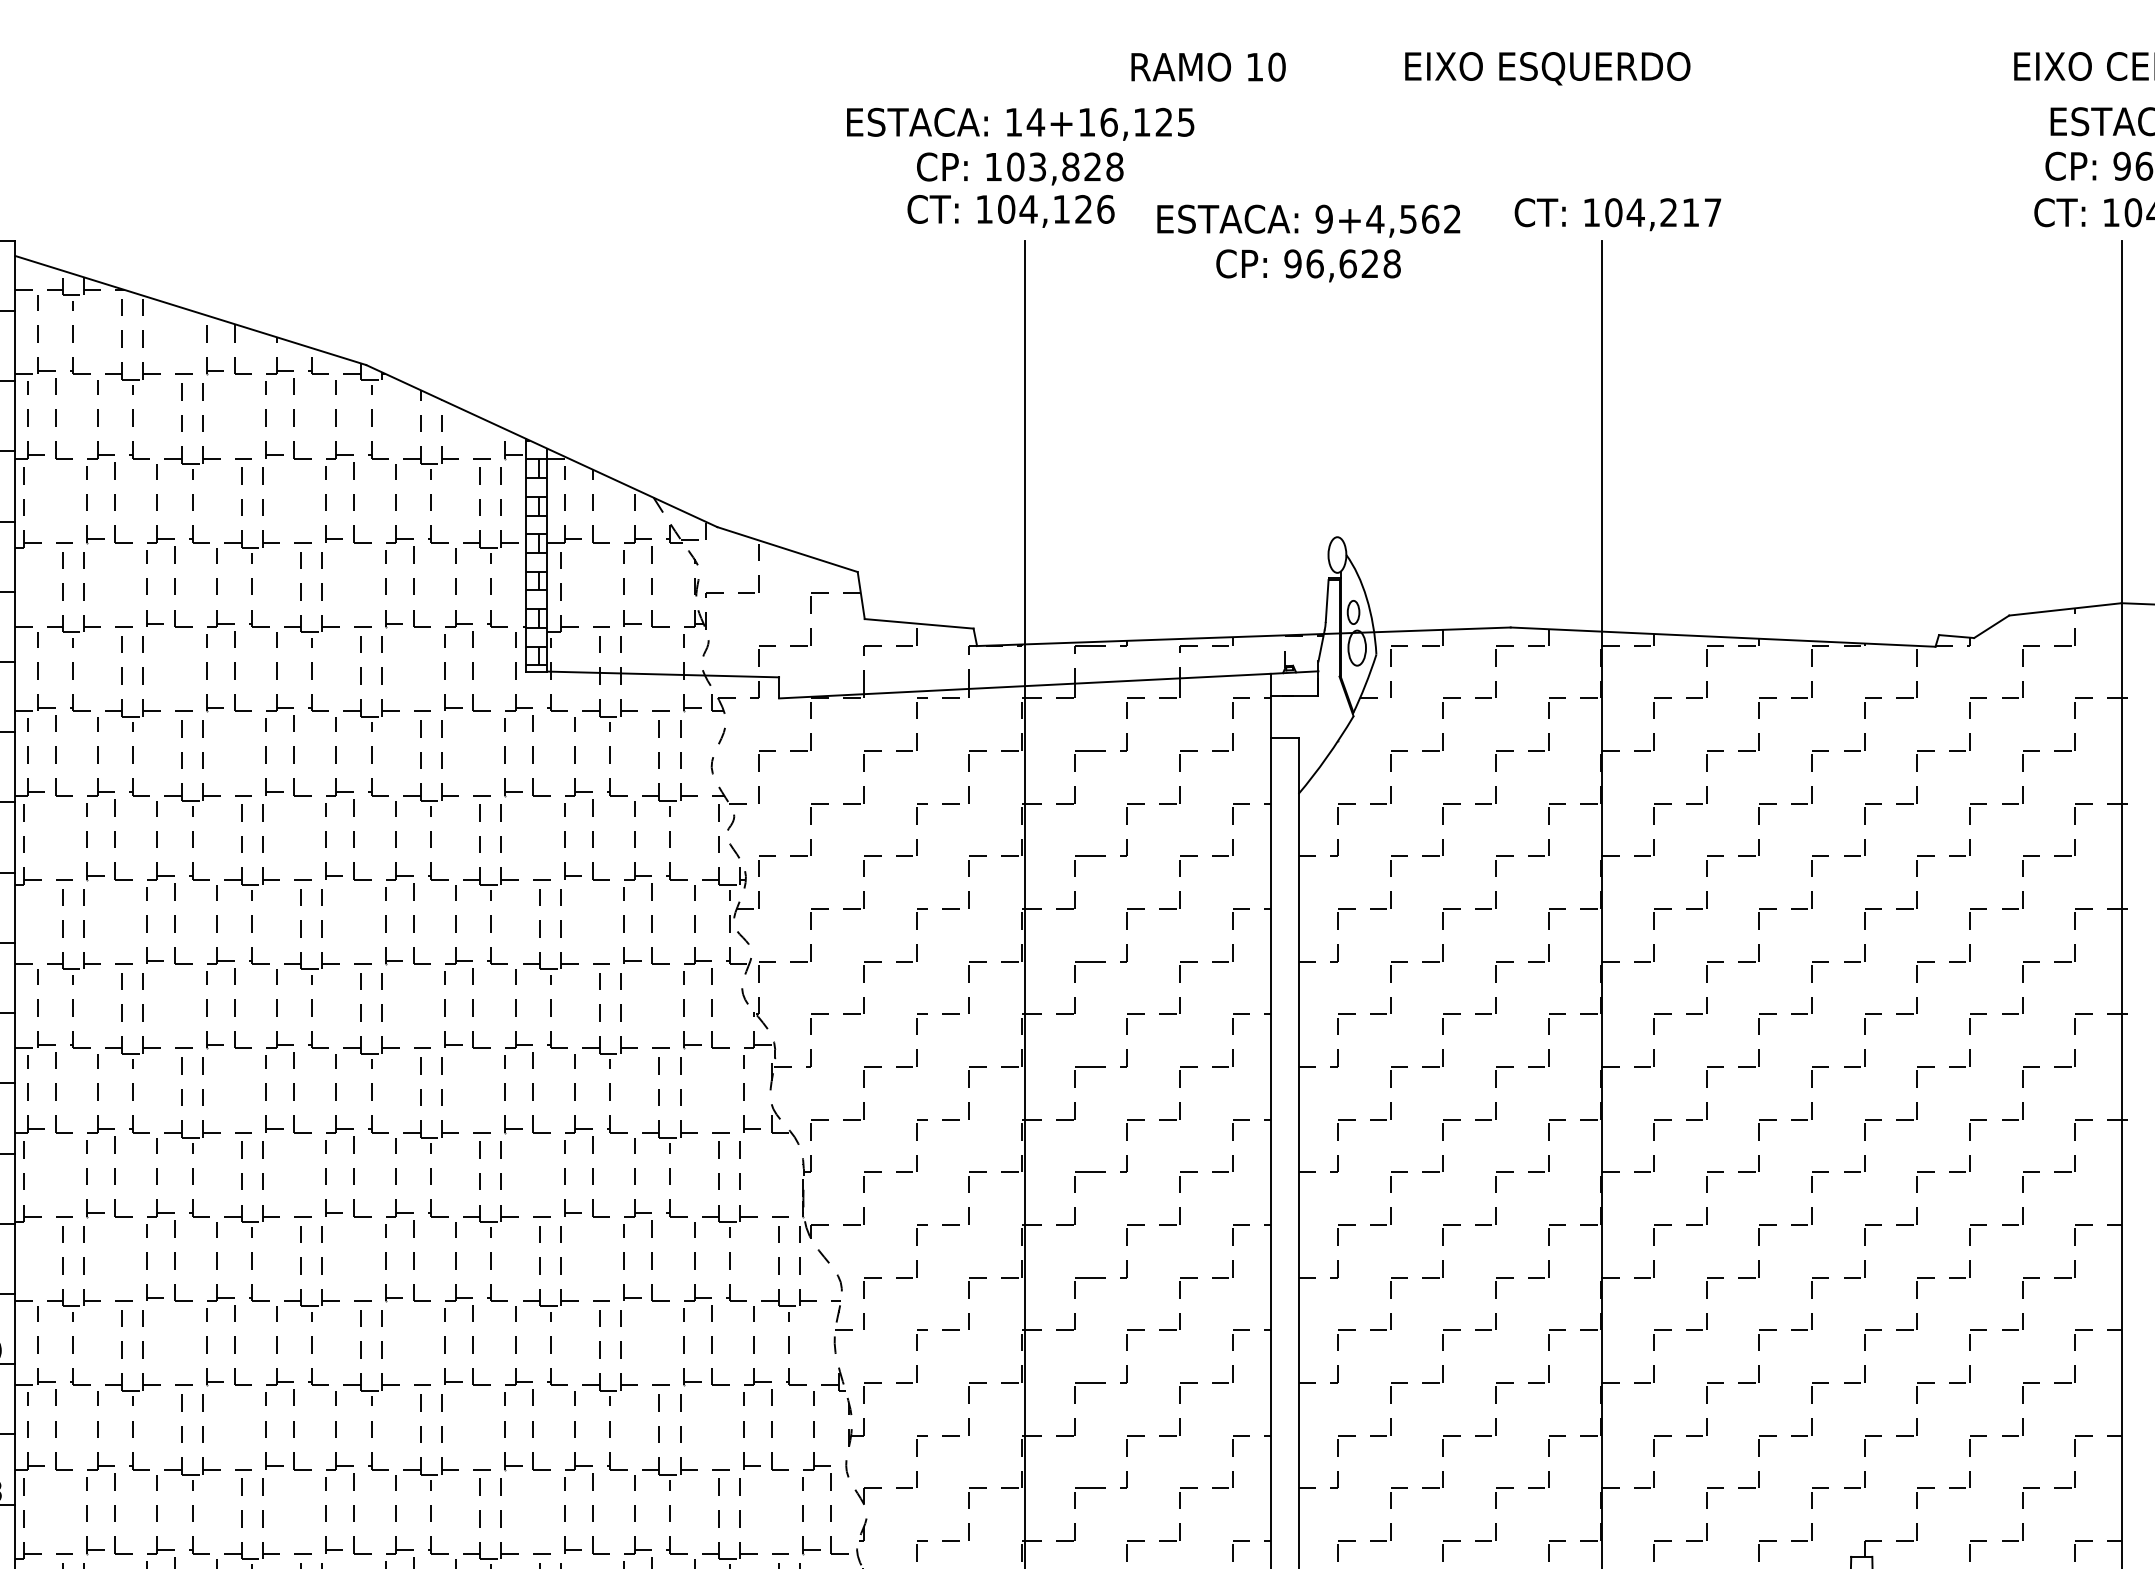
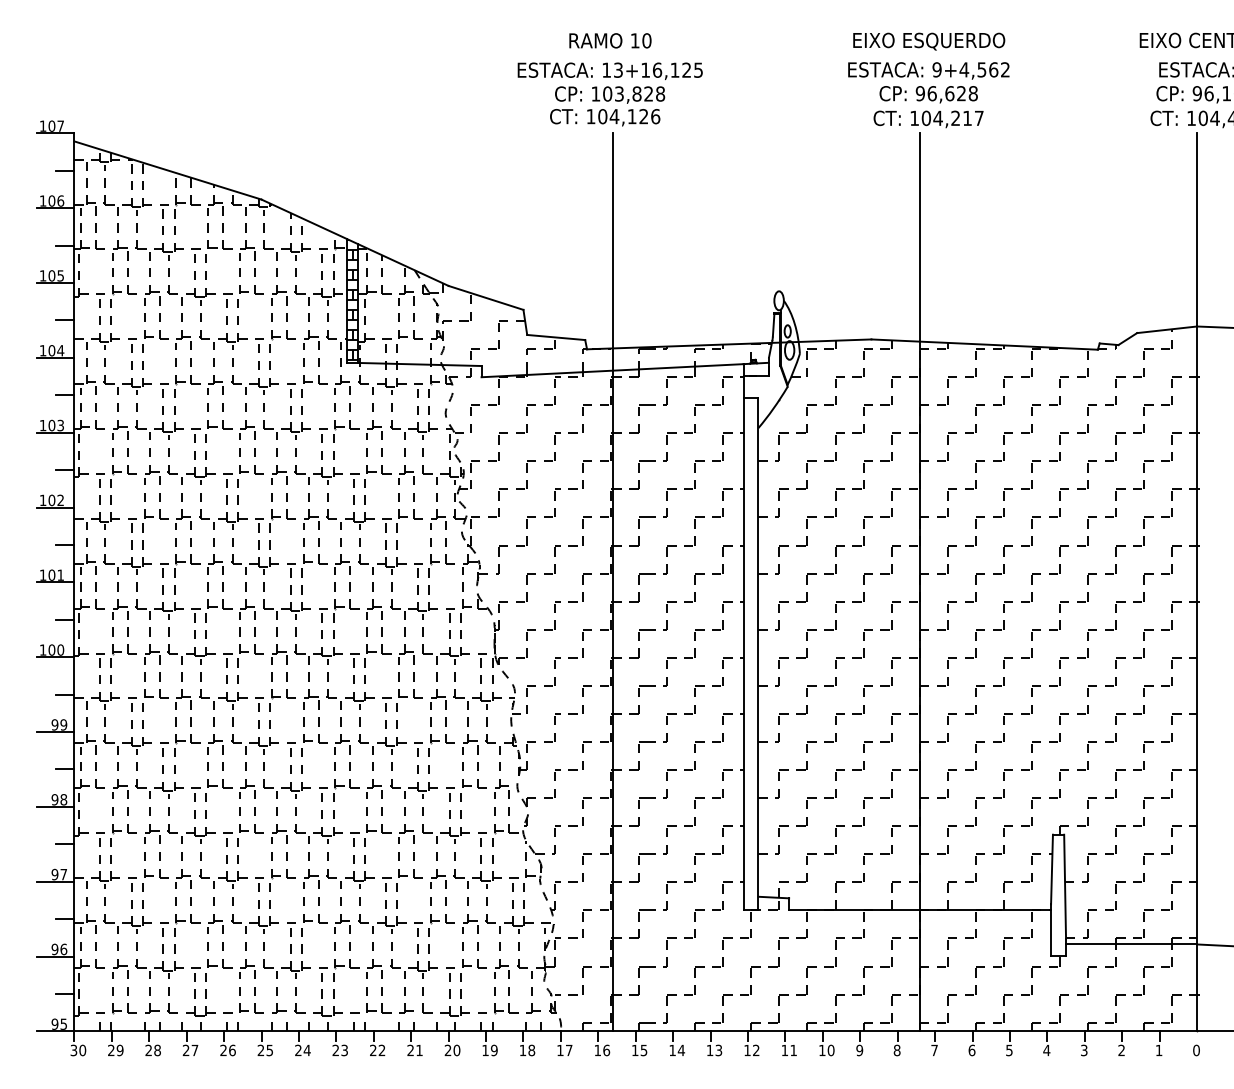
text: (1208, 66) -> (610, 40), moved
text: (1548, 68) -> (929, 41), moved
text: (1036, 120) -> (618, 69), 14+16,125 -> 13+16,125
text: (1308, 242) -> (928, 82), moved

